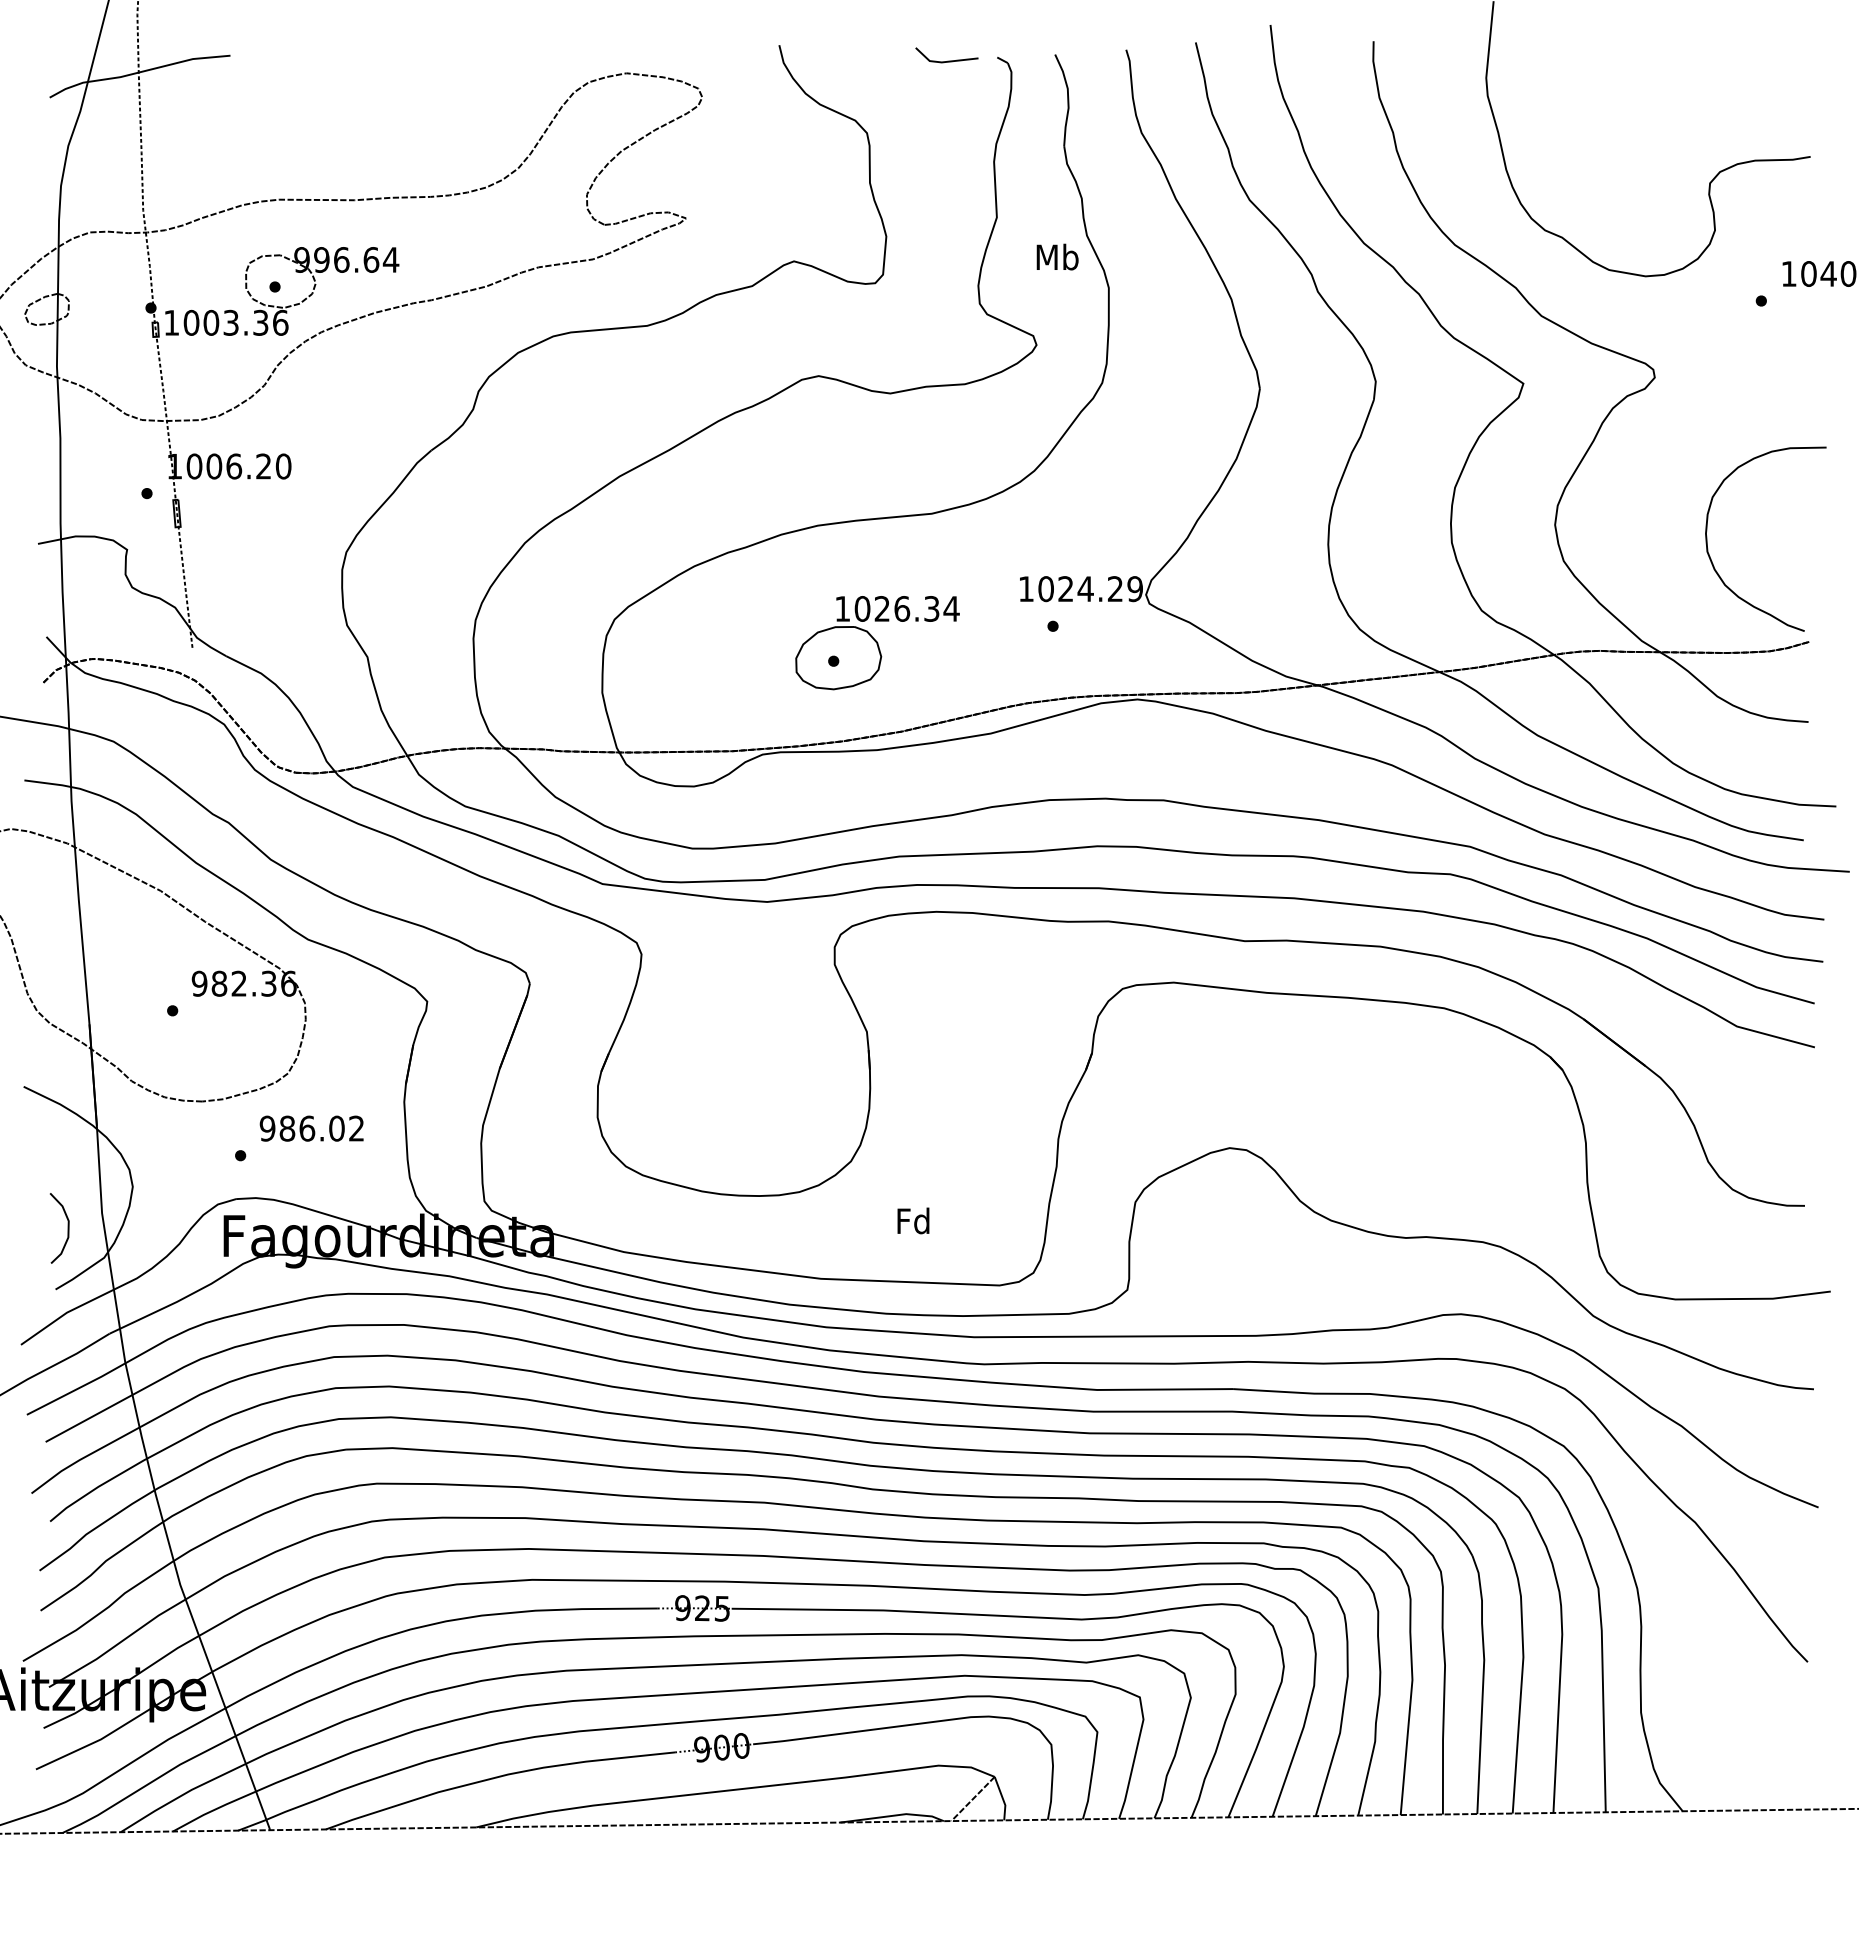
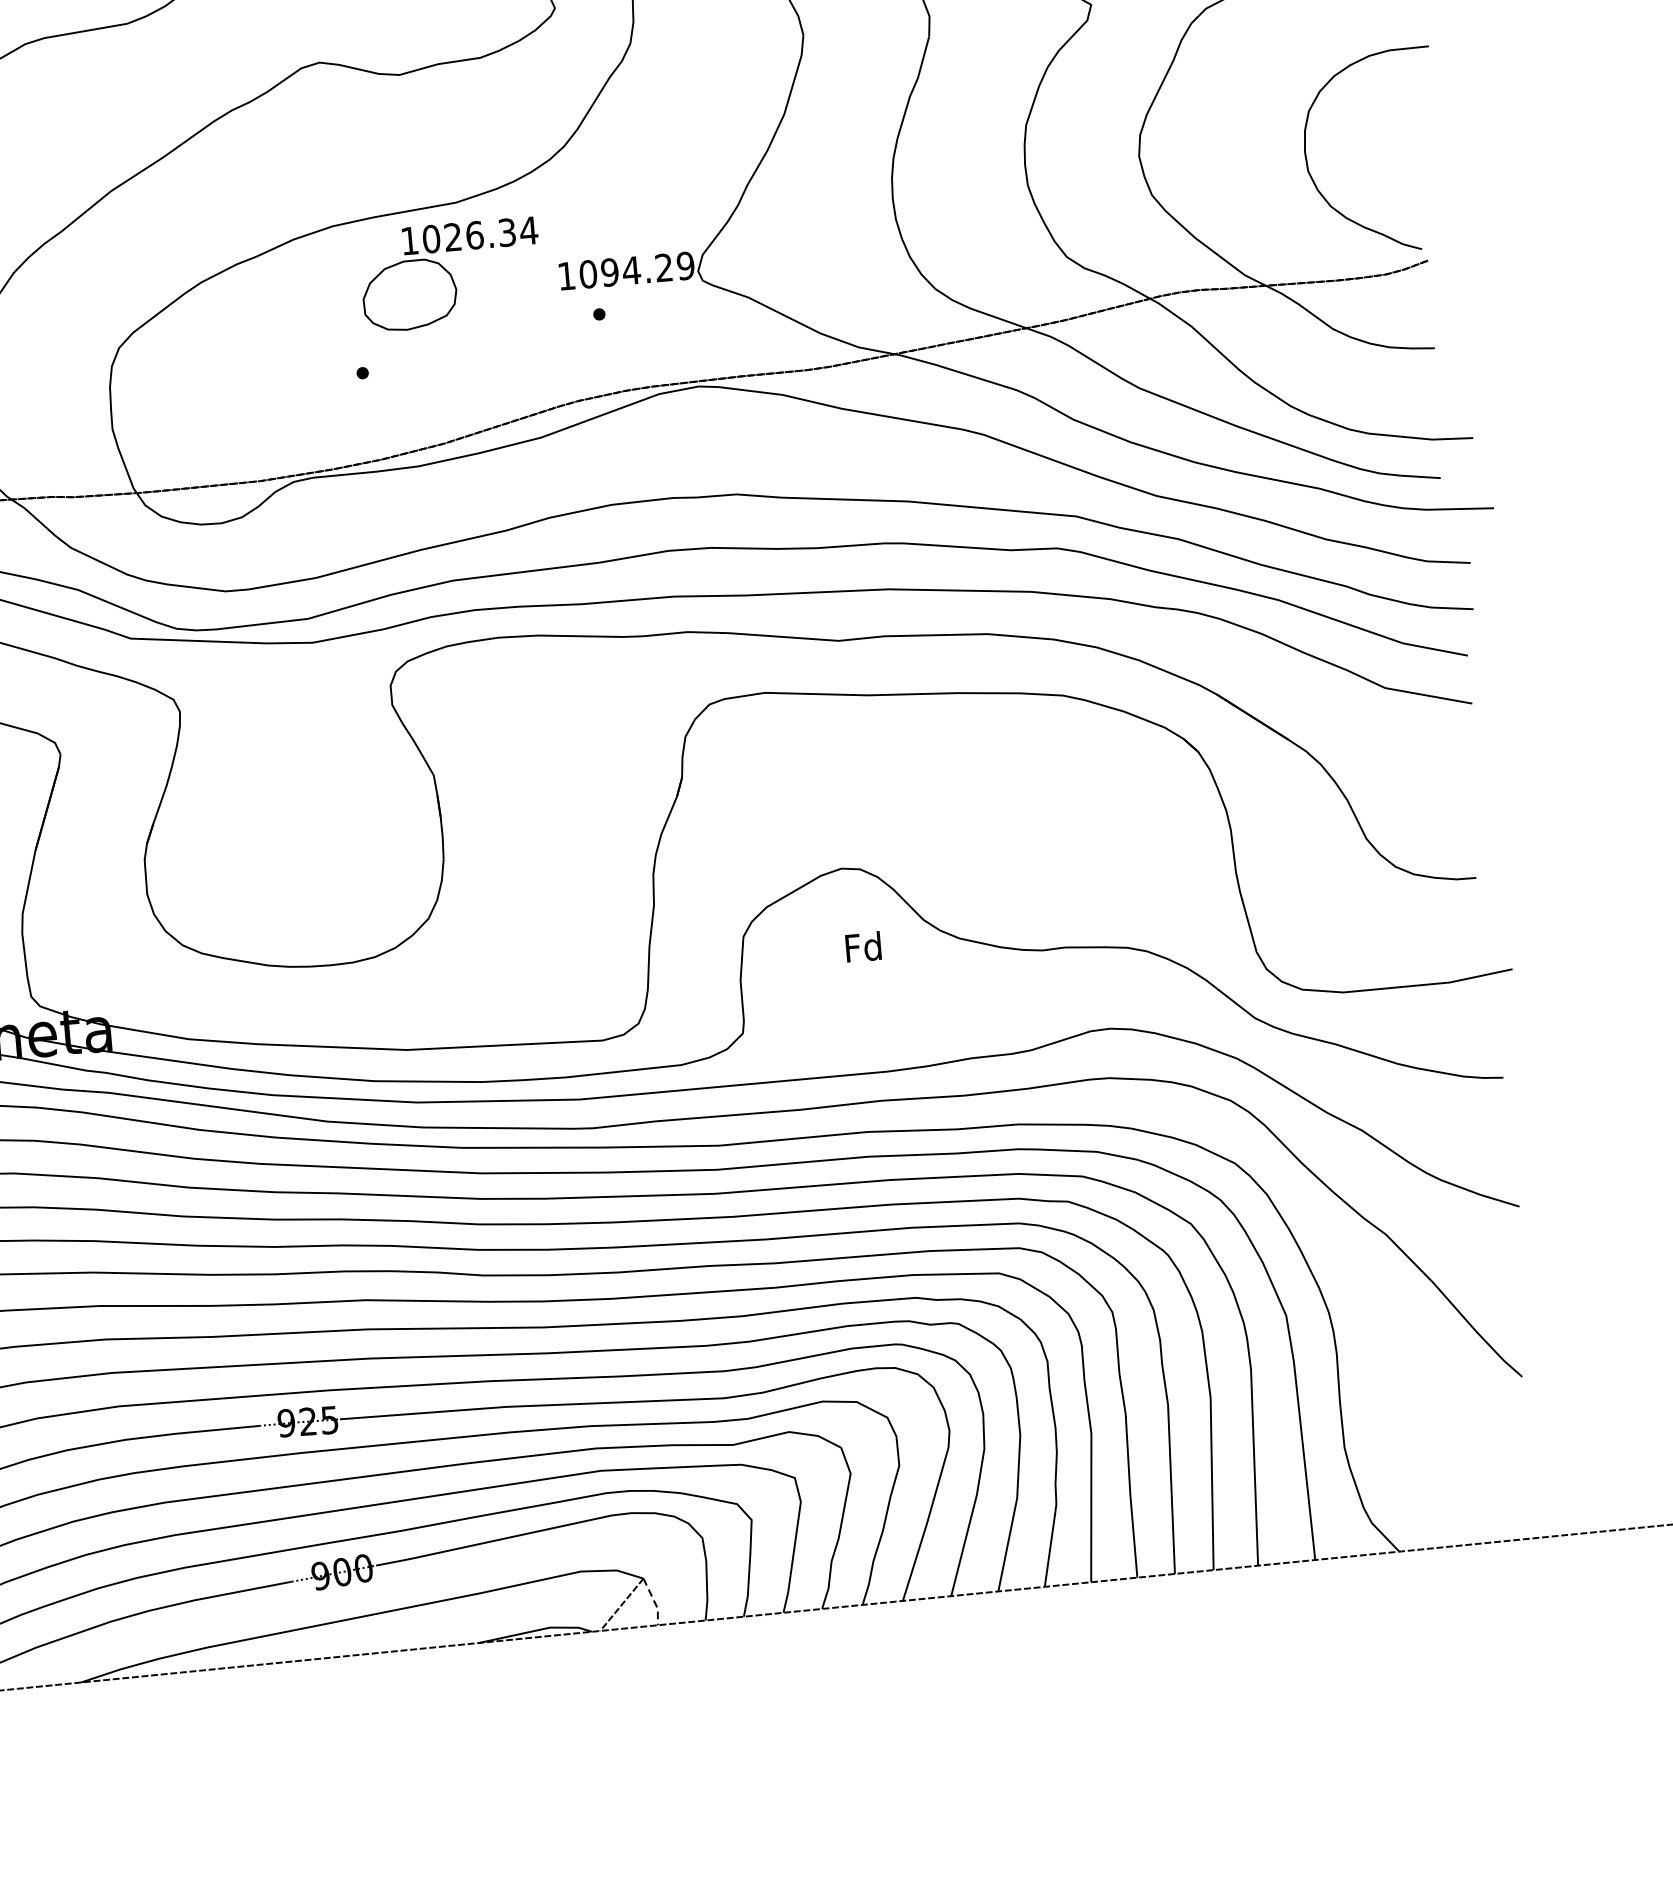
text: (1065, 589) -> (609, 272), 1024.29 -> 1094.29
part: (877, 643) -> (451, 275), moved
text: (913, 1220) -> (863, 946), moved
line: (1002, 1798) -> (654, 1601), solid -> dashed

